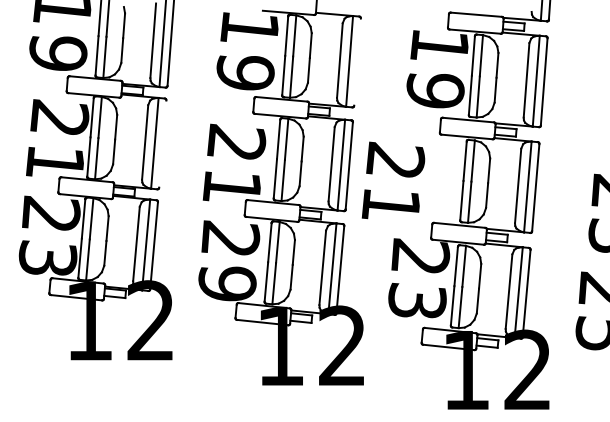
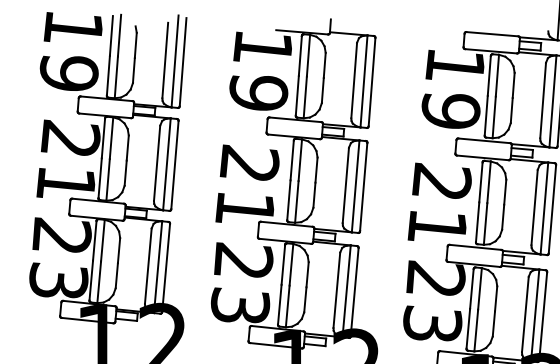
line: (357, 61) -> (372, 81), added
line: (162, 143) -> (174, 164), added
text: (393, 180) -> (439, 201), moved
text: (227, 283) -> (240, 306), 29 -> 23

